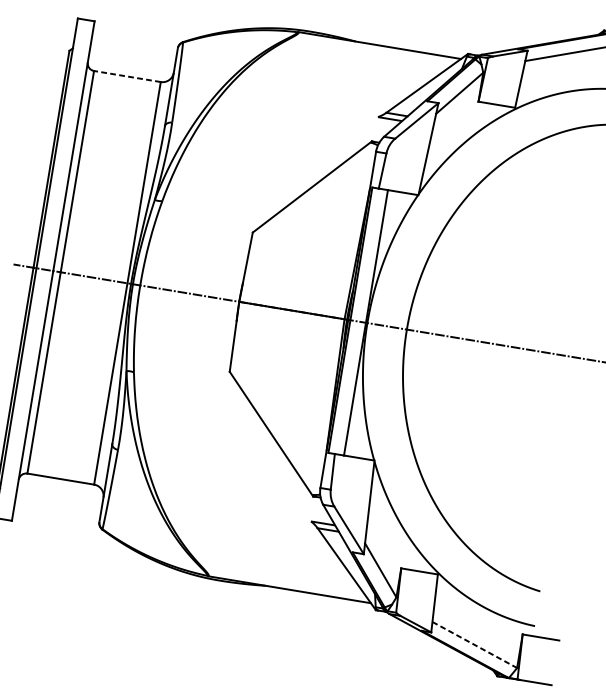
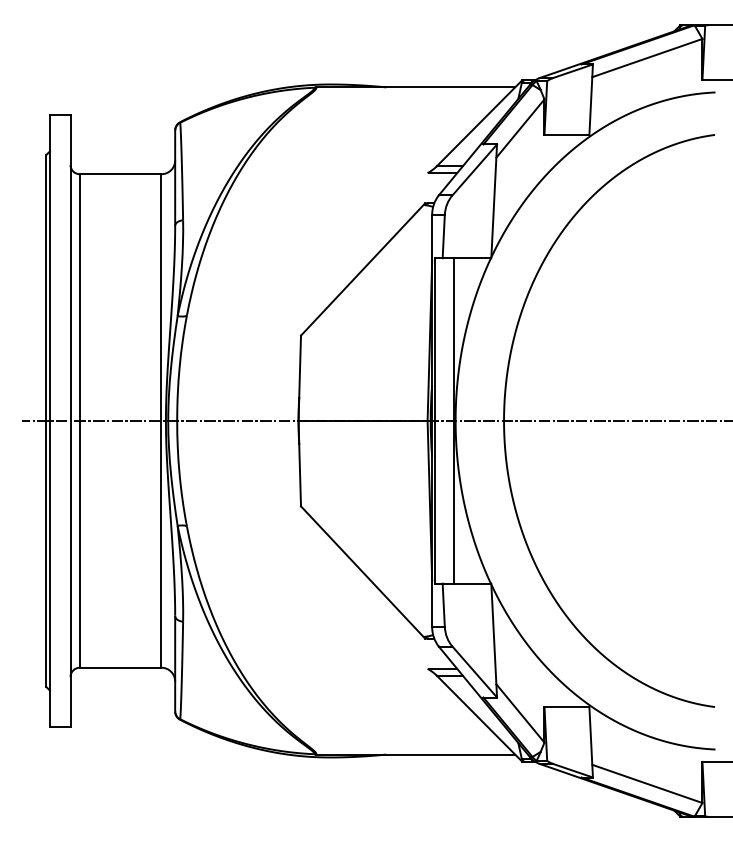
line: (127, 76) -> (120, 174), dashed -> solid
line: (474, 645) -> (647, 784), dashed -> solid

